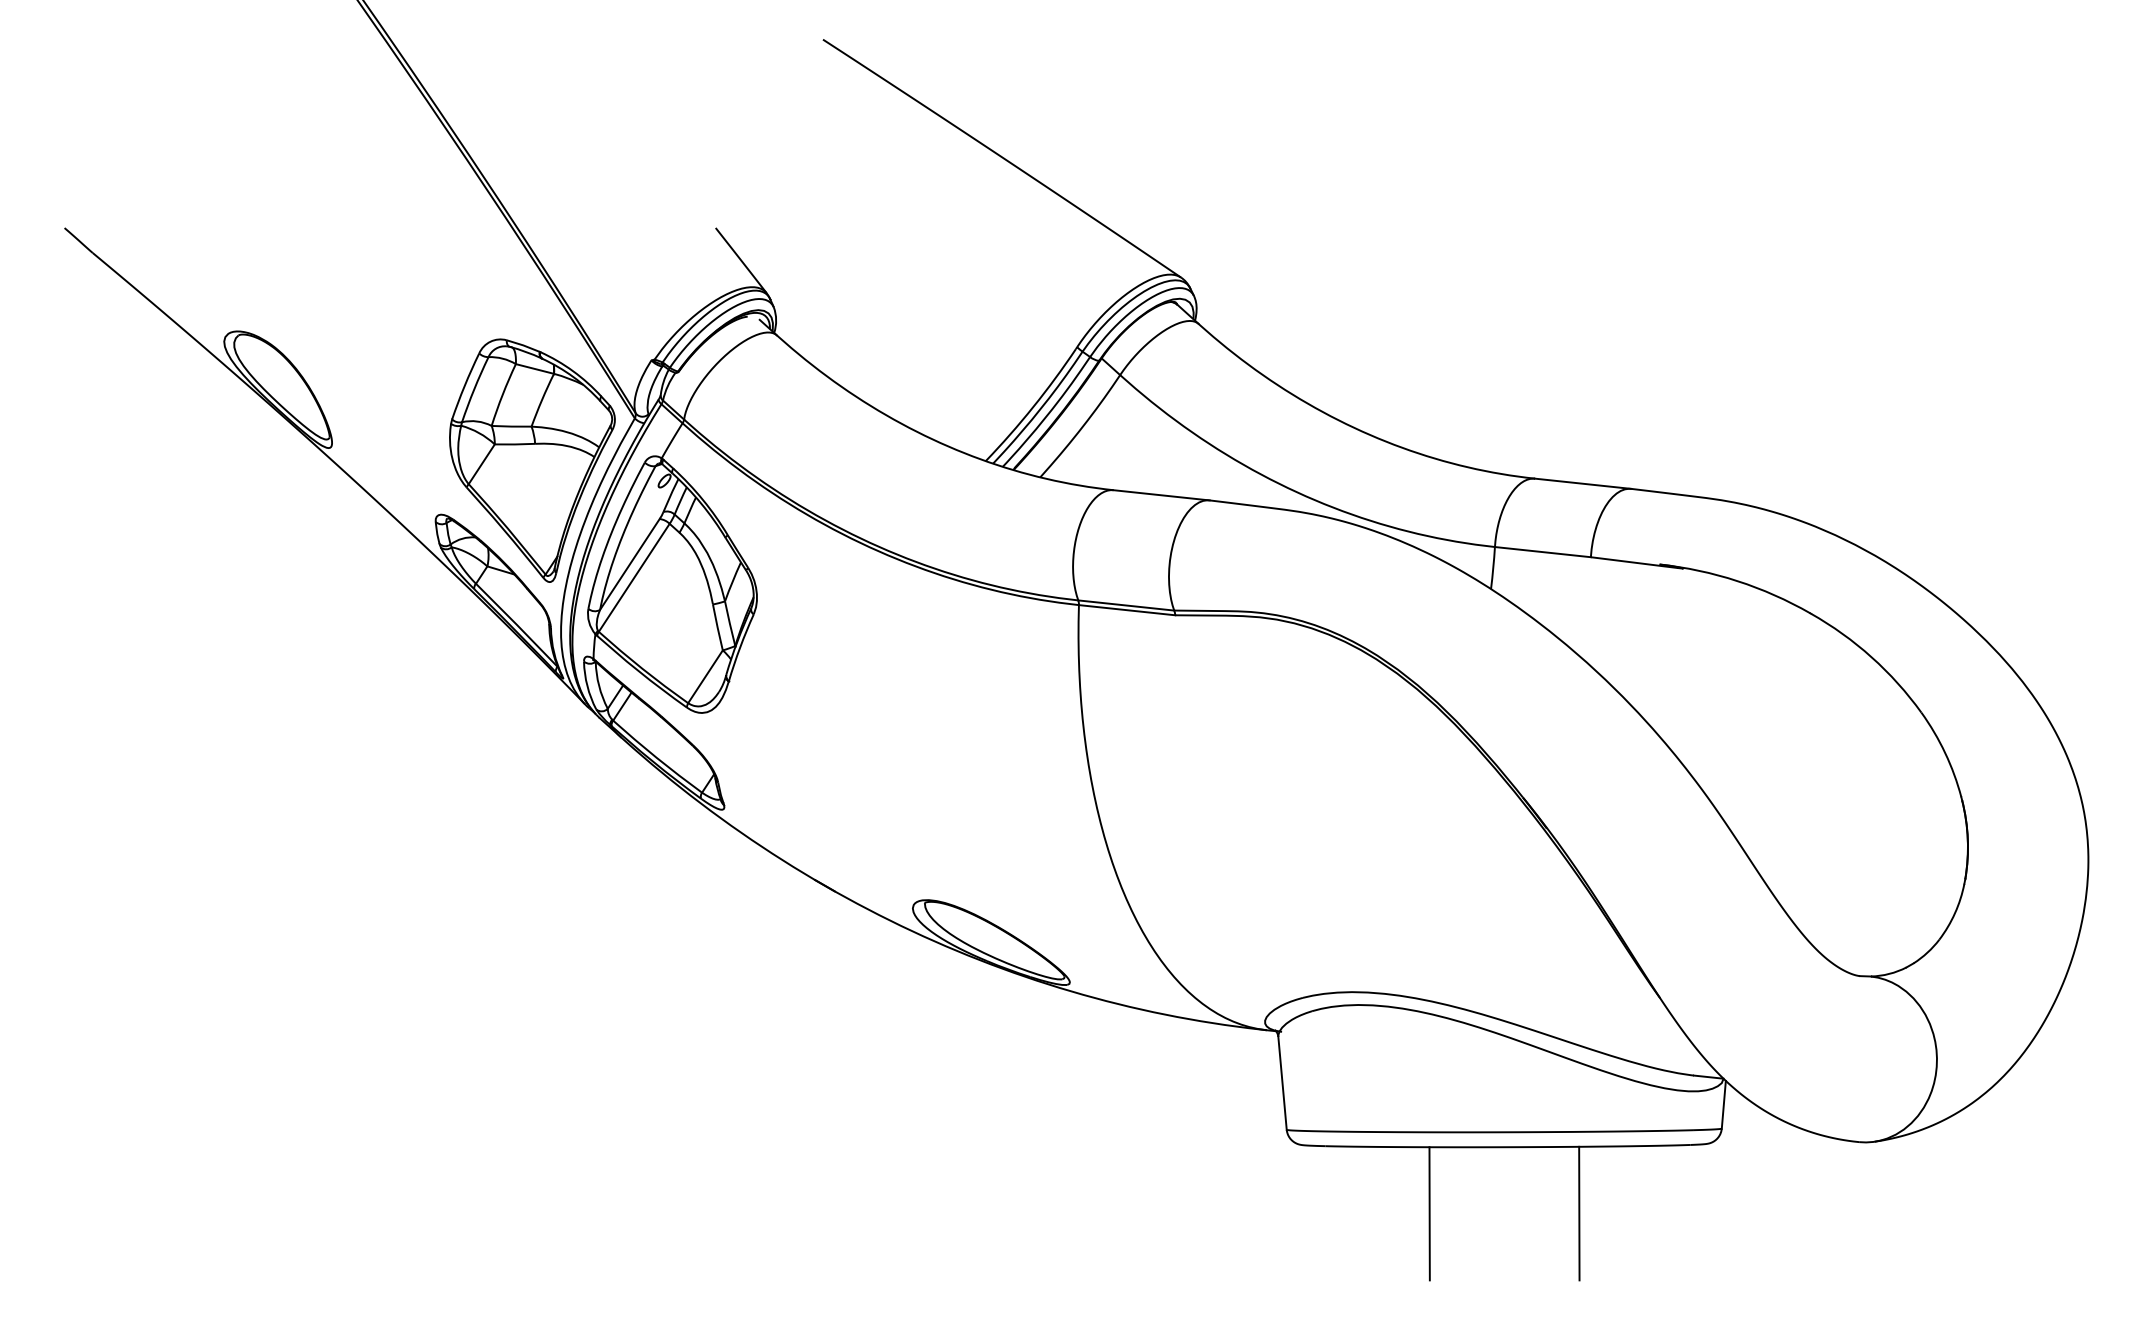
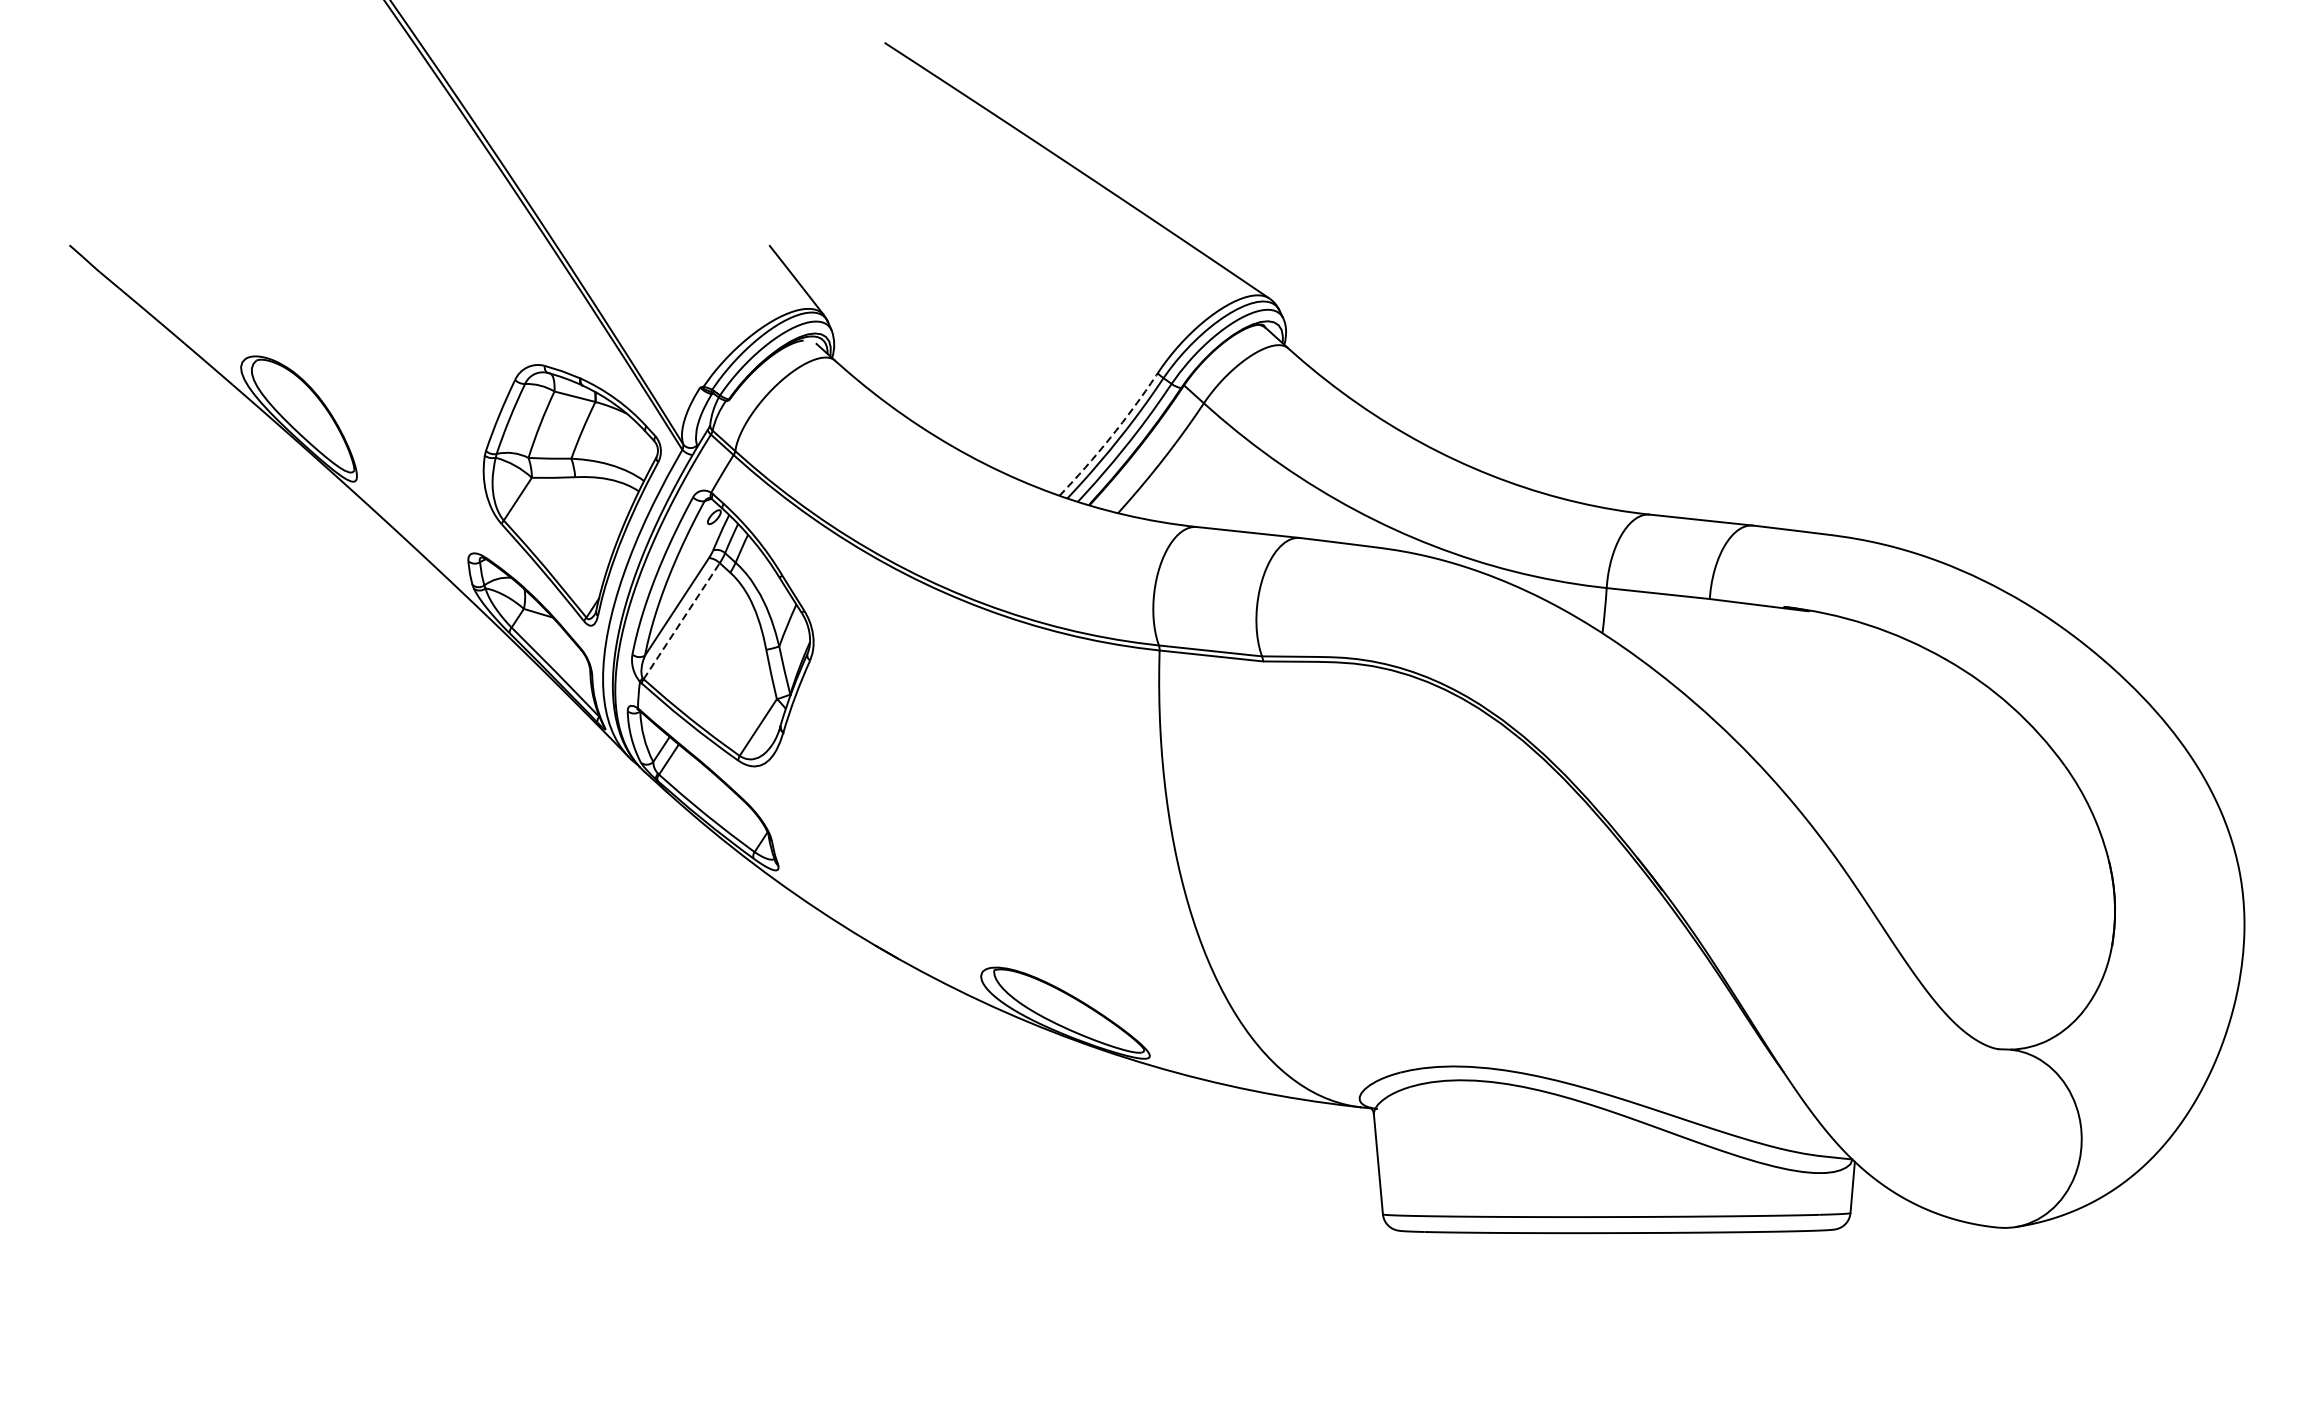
arc: (1033, 407) -> (1110, 438), solid -> dashed
line: (634, 577) -> (681, 620), solid -> dashed
line: (1429, 1213) -> (1536, 1304), removed
line: (1579, 1213) -> (1697, 1304), removed

